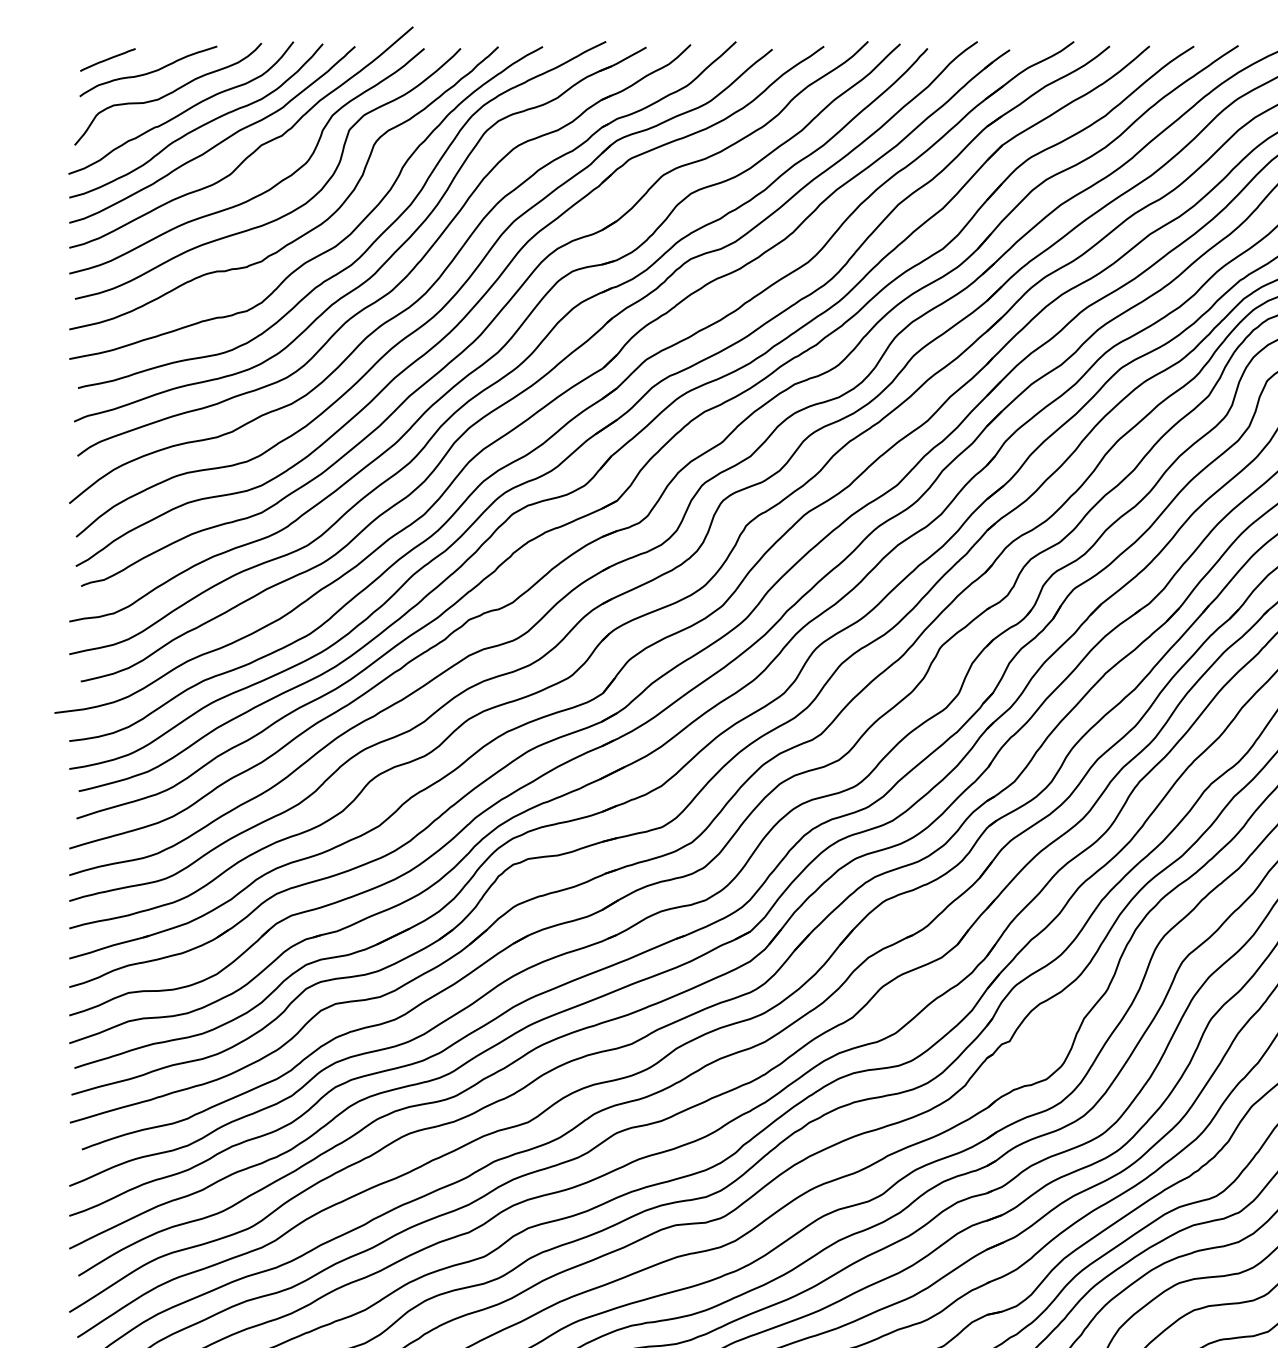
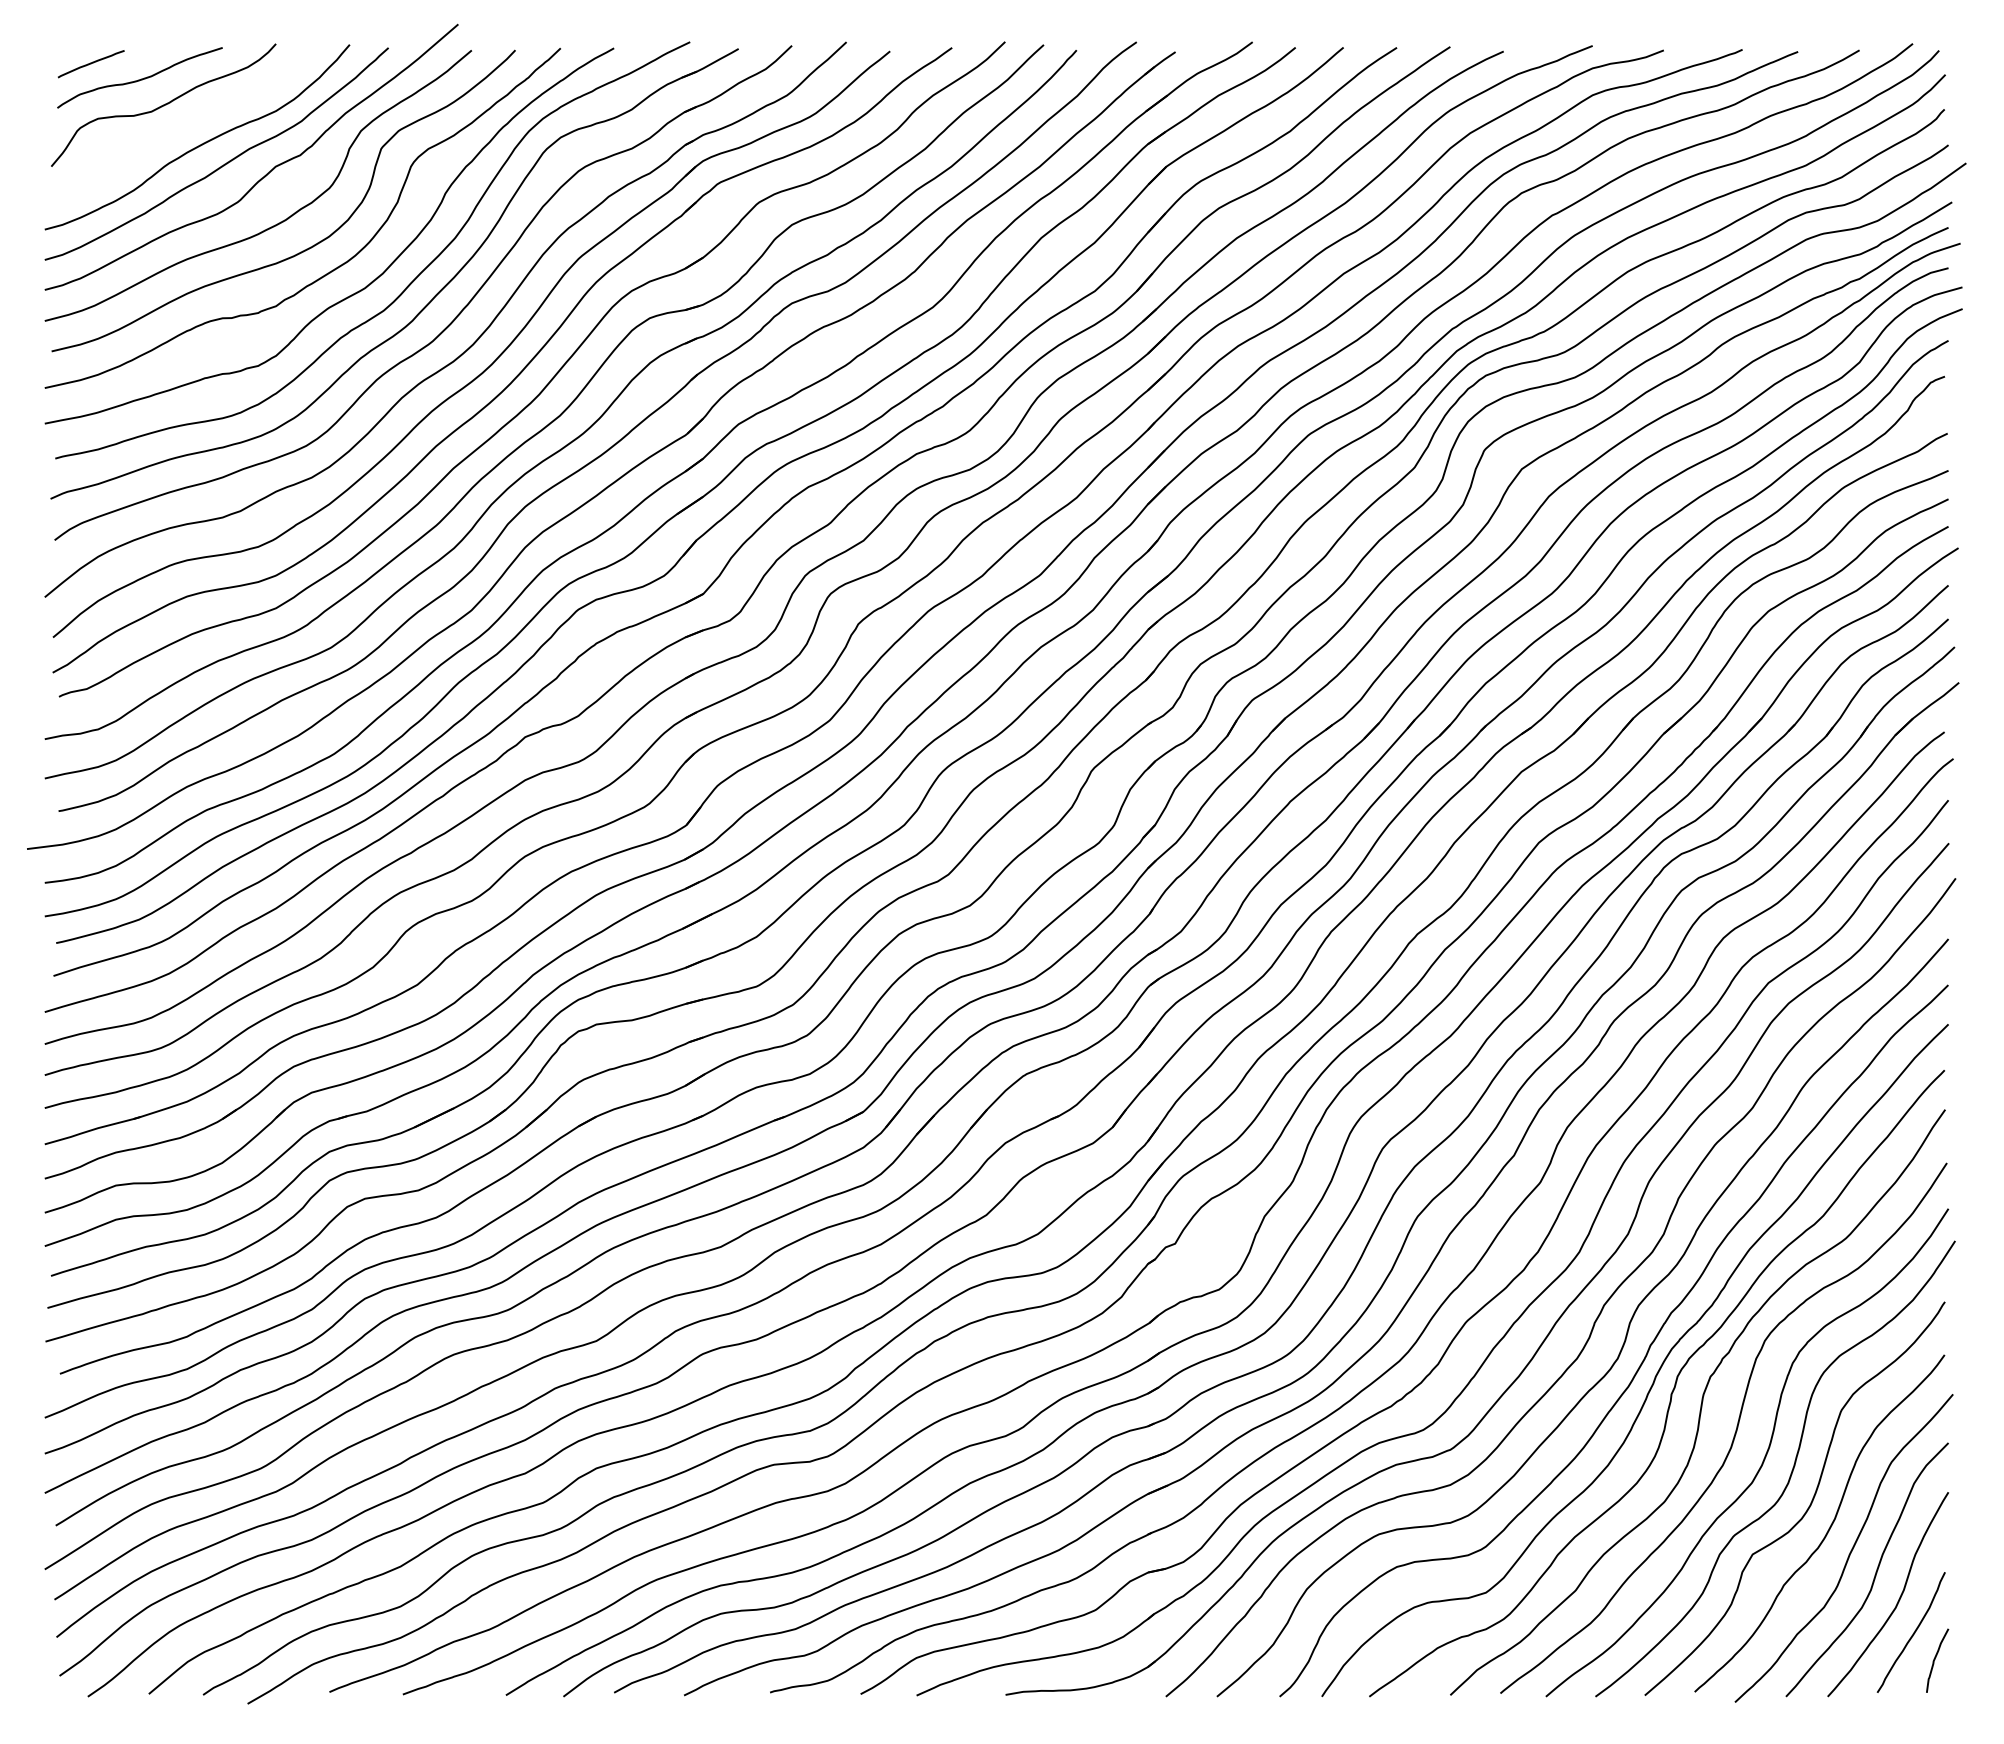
curve: (182, 111) -> (180, 126), removed

